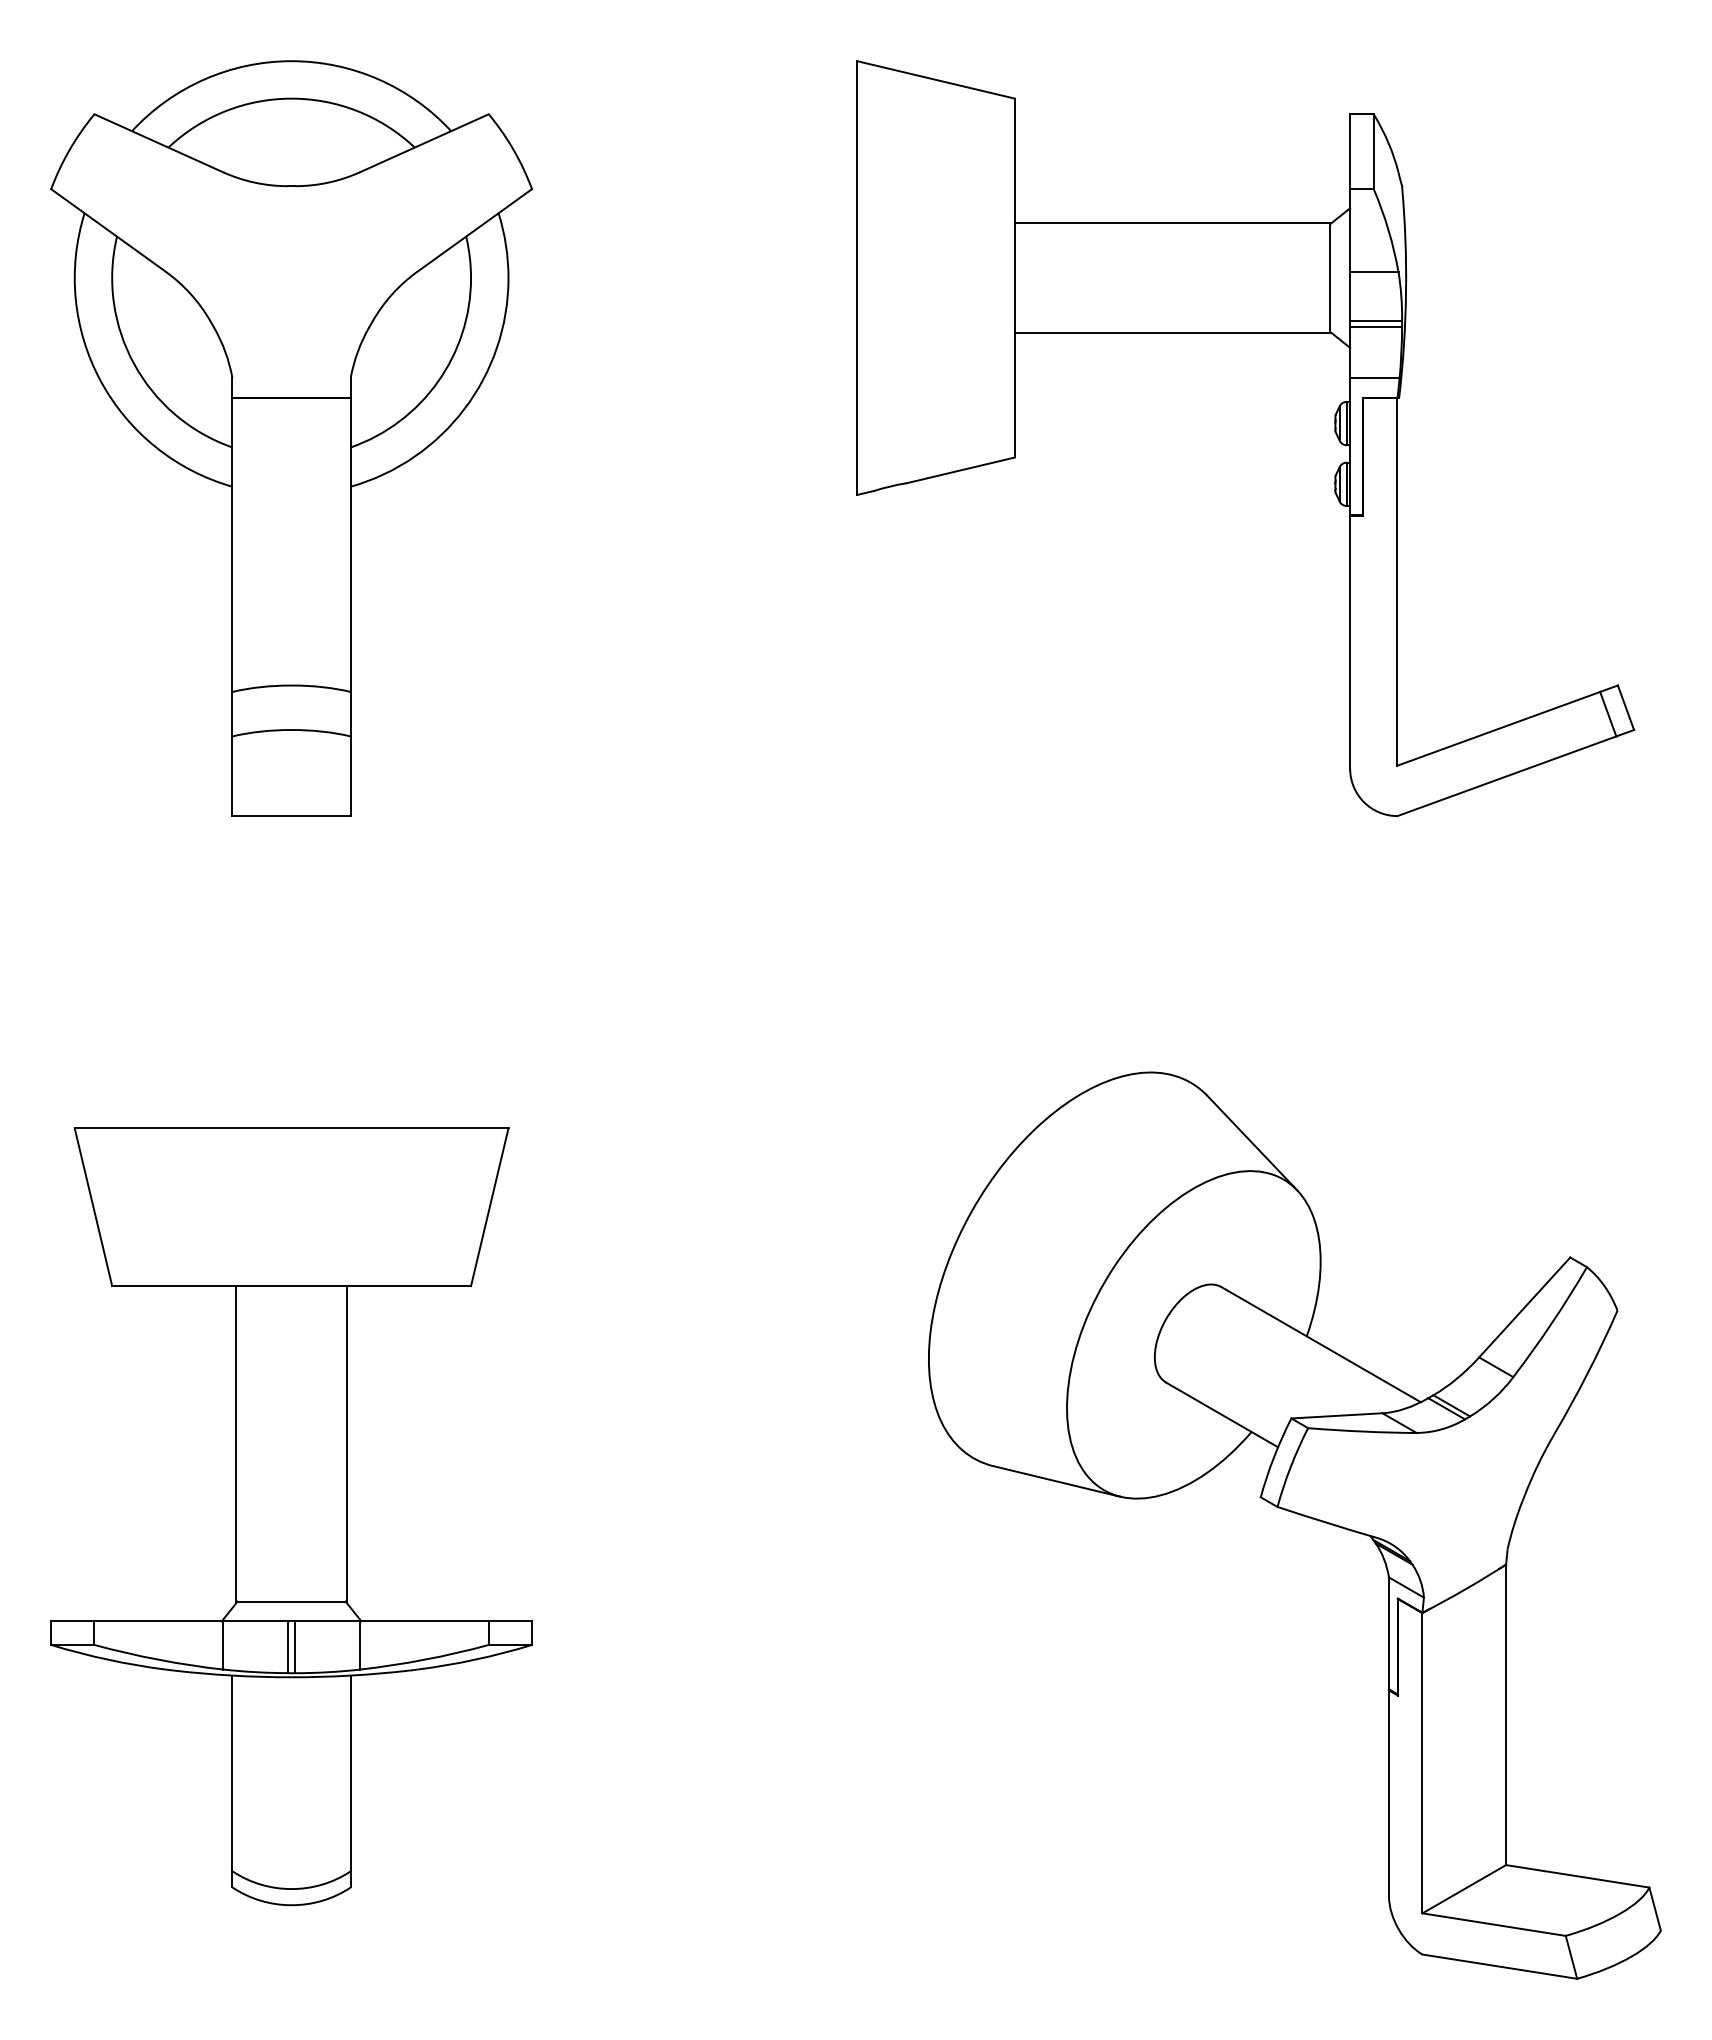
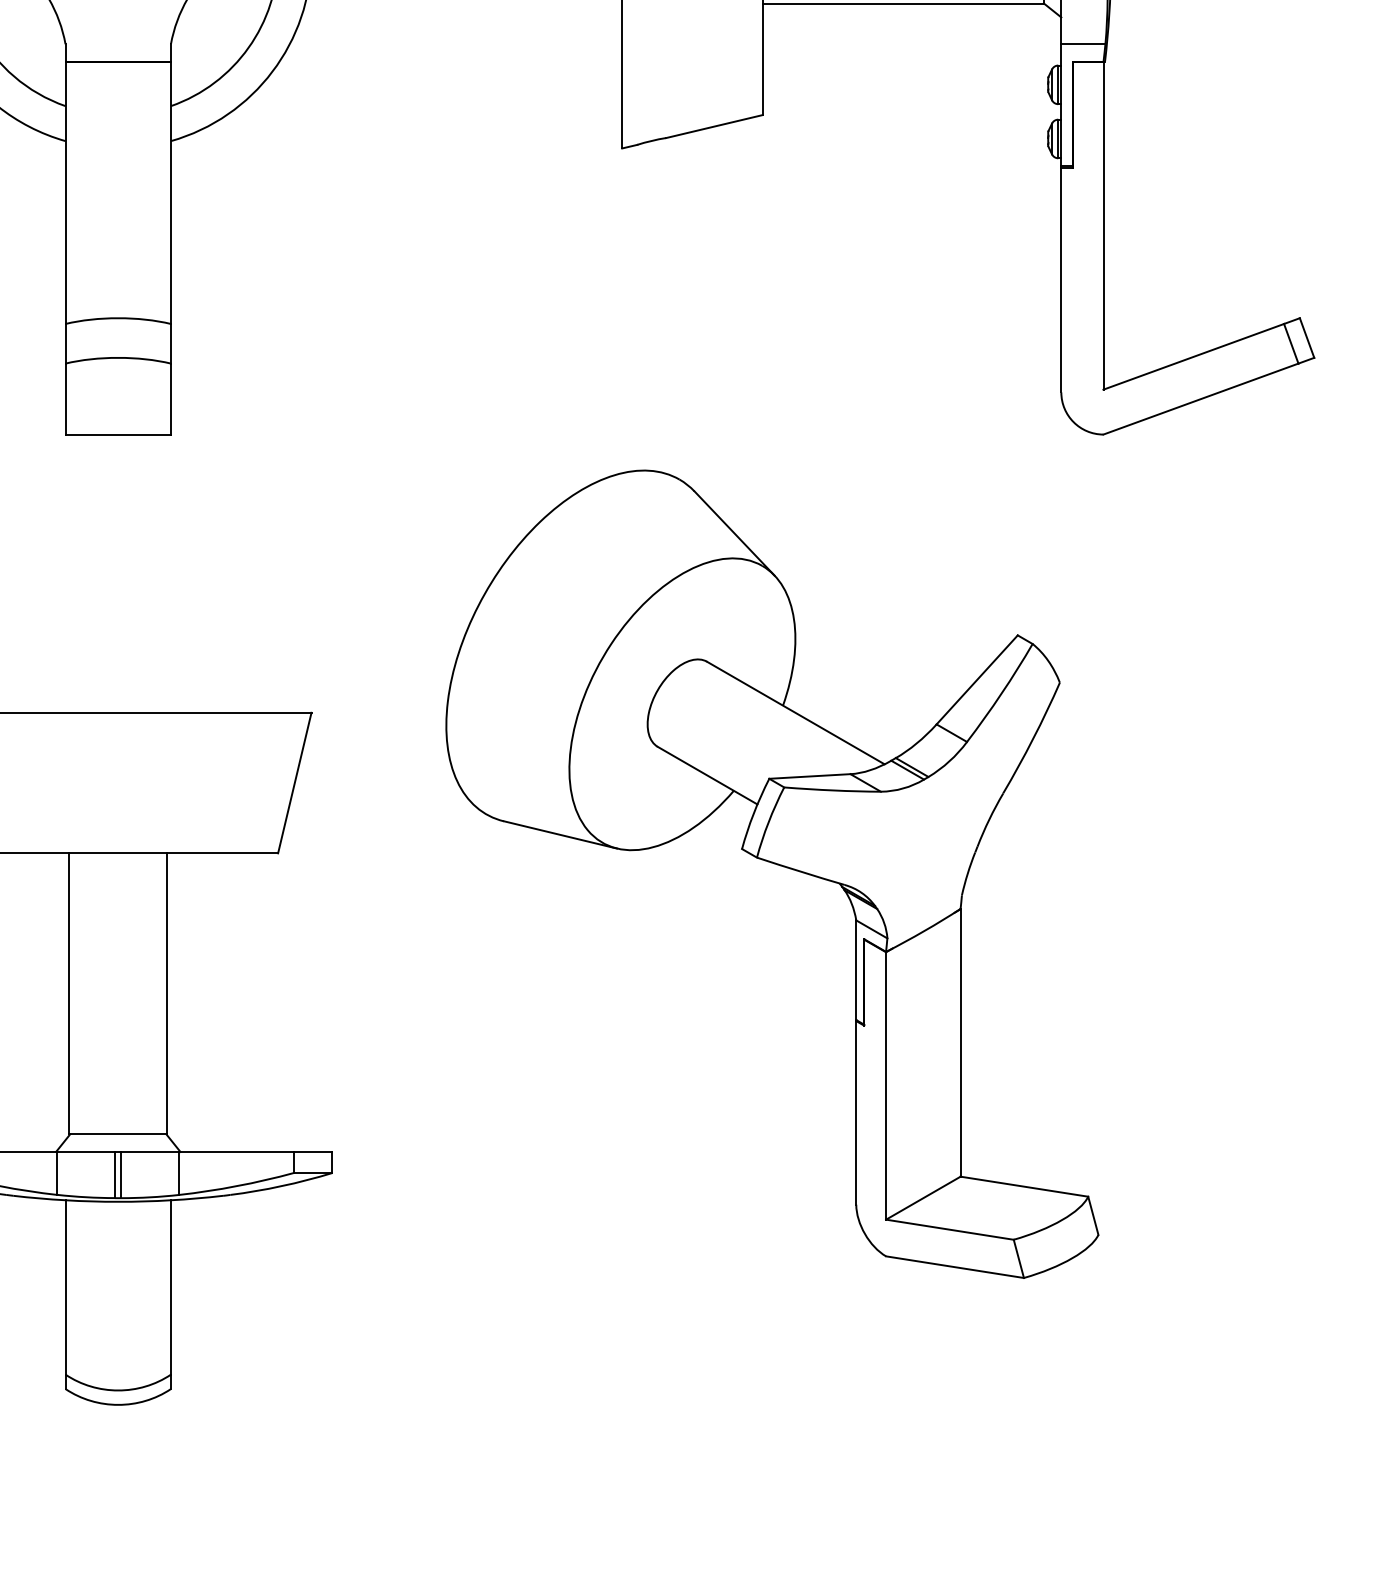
part: (1296, 1514) -> (773, 864), moved

